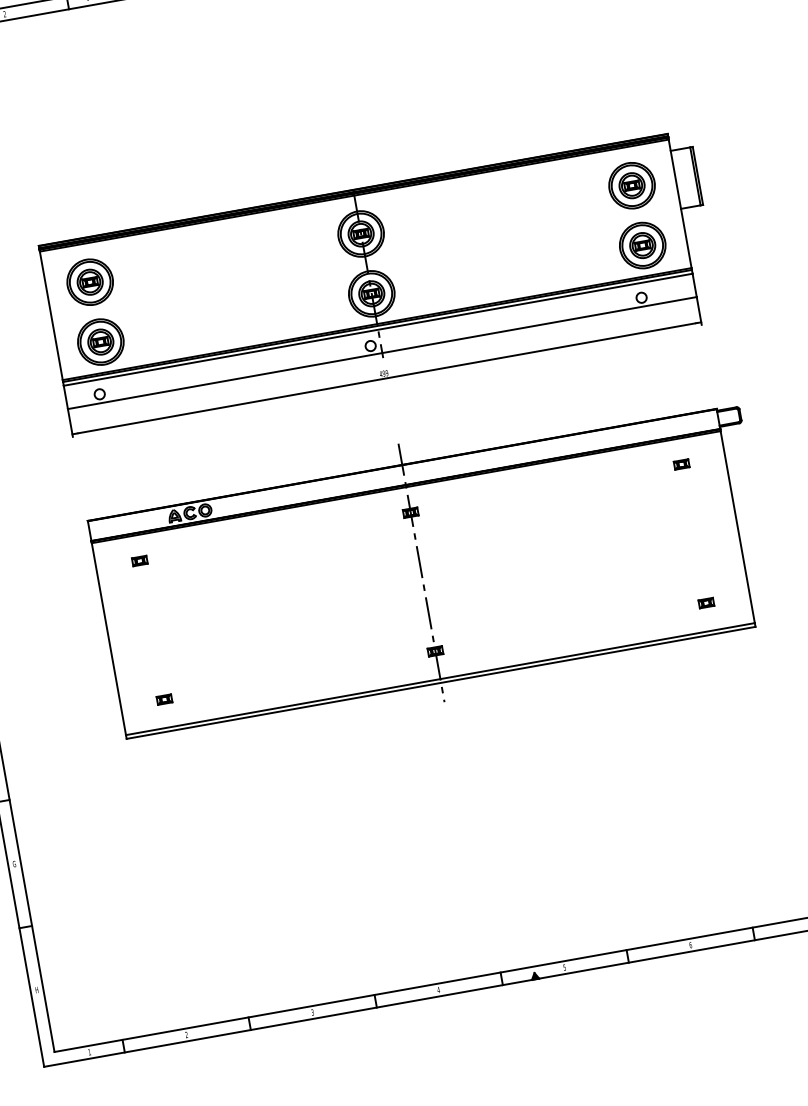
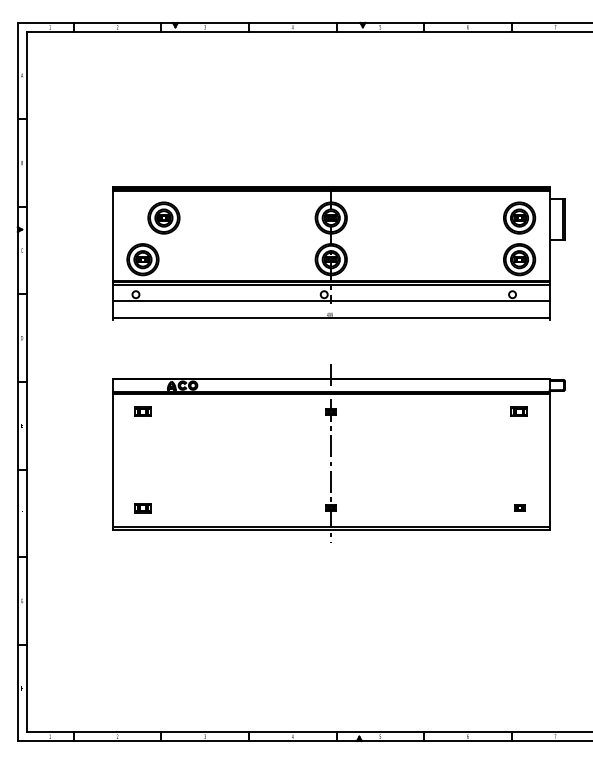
part: (89, 281) -> (163, 217), moved
part: (681, 464) -> (519, 411), size x1.6
part: (139, 560) -> (142, 411), size x1.6
part: (163, 698) -> (142, 507), size x1.6

